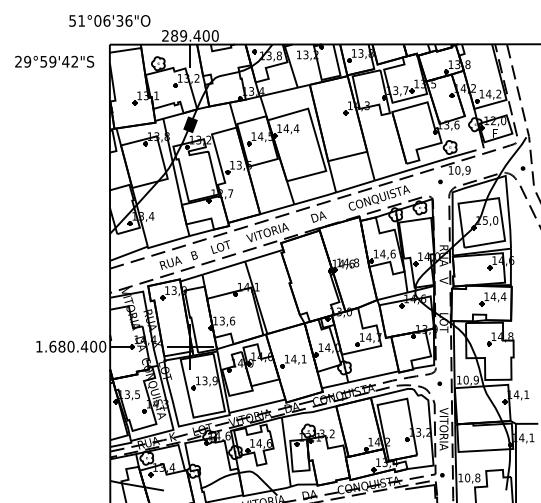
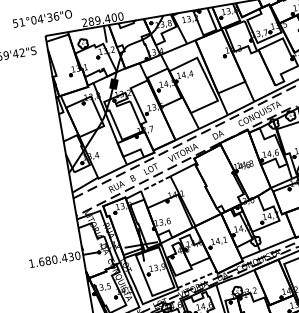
text: (106, 20) -> (40, 18), 51°06'36"O -> 51°04'36"O
line: (223, 268) -> (155, 184), solid -> dashed
text: (93, 346) -> (71, 256), 1.680.400 -> 1.680.430
line: (257, 406) -> (197, 279), solid -> dashed

